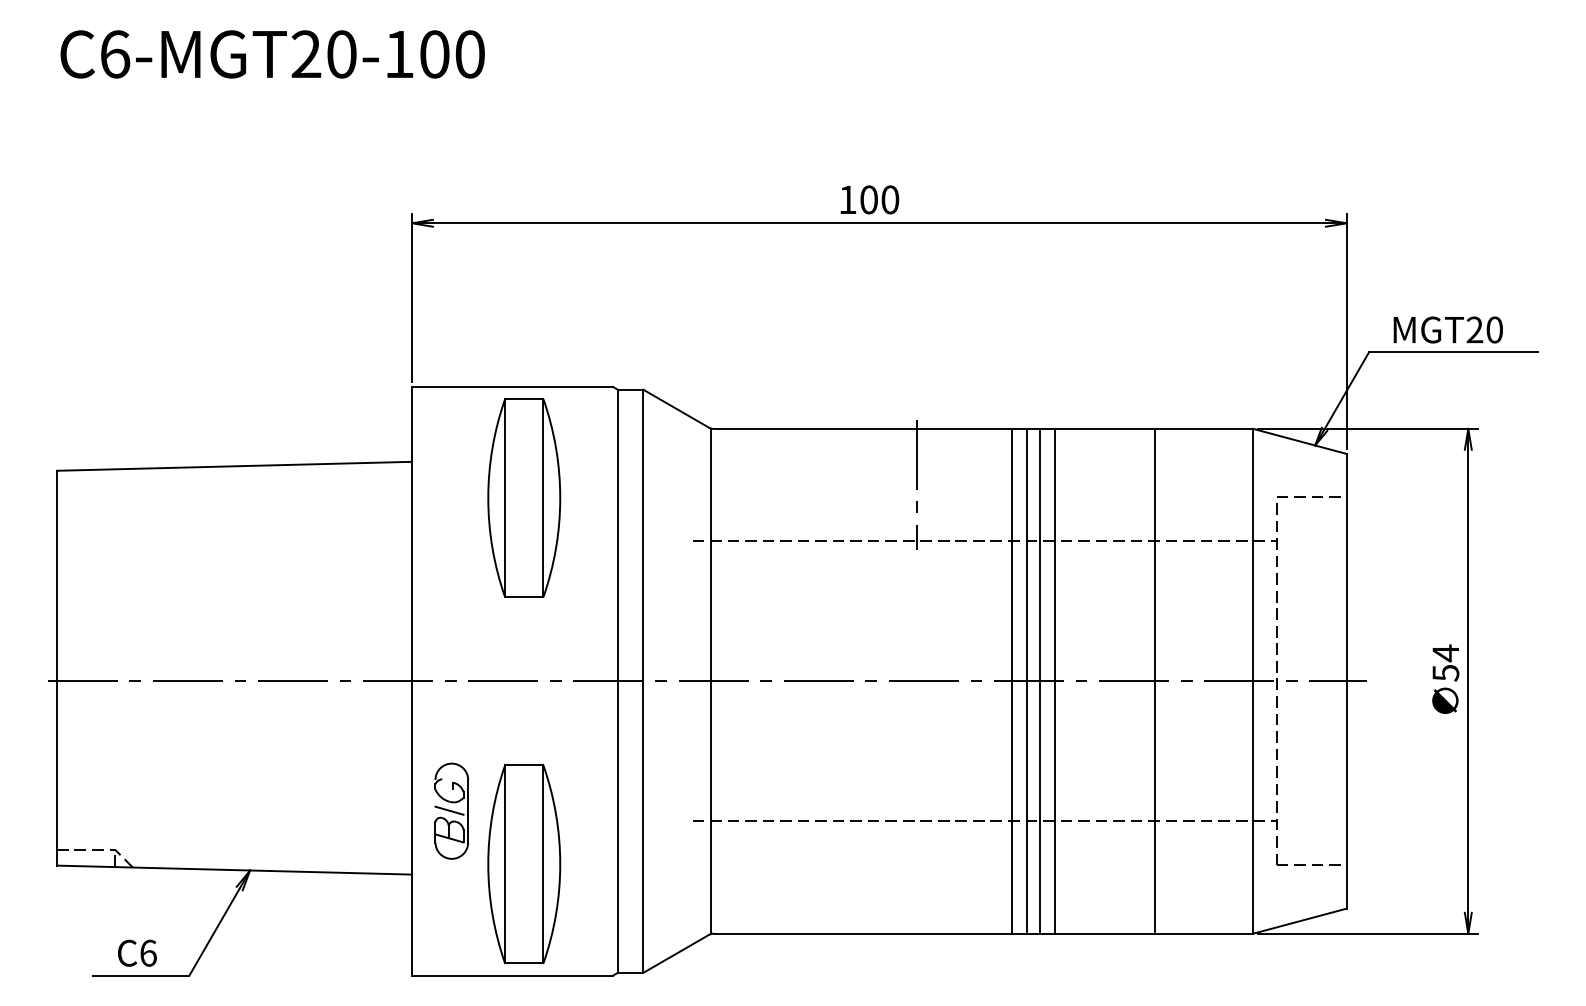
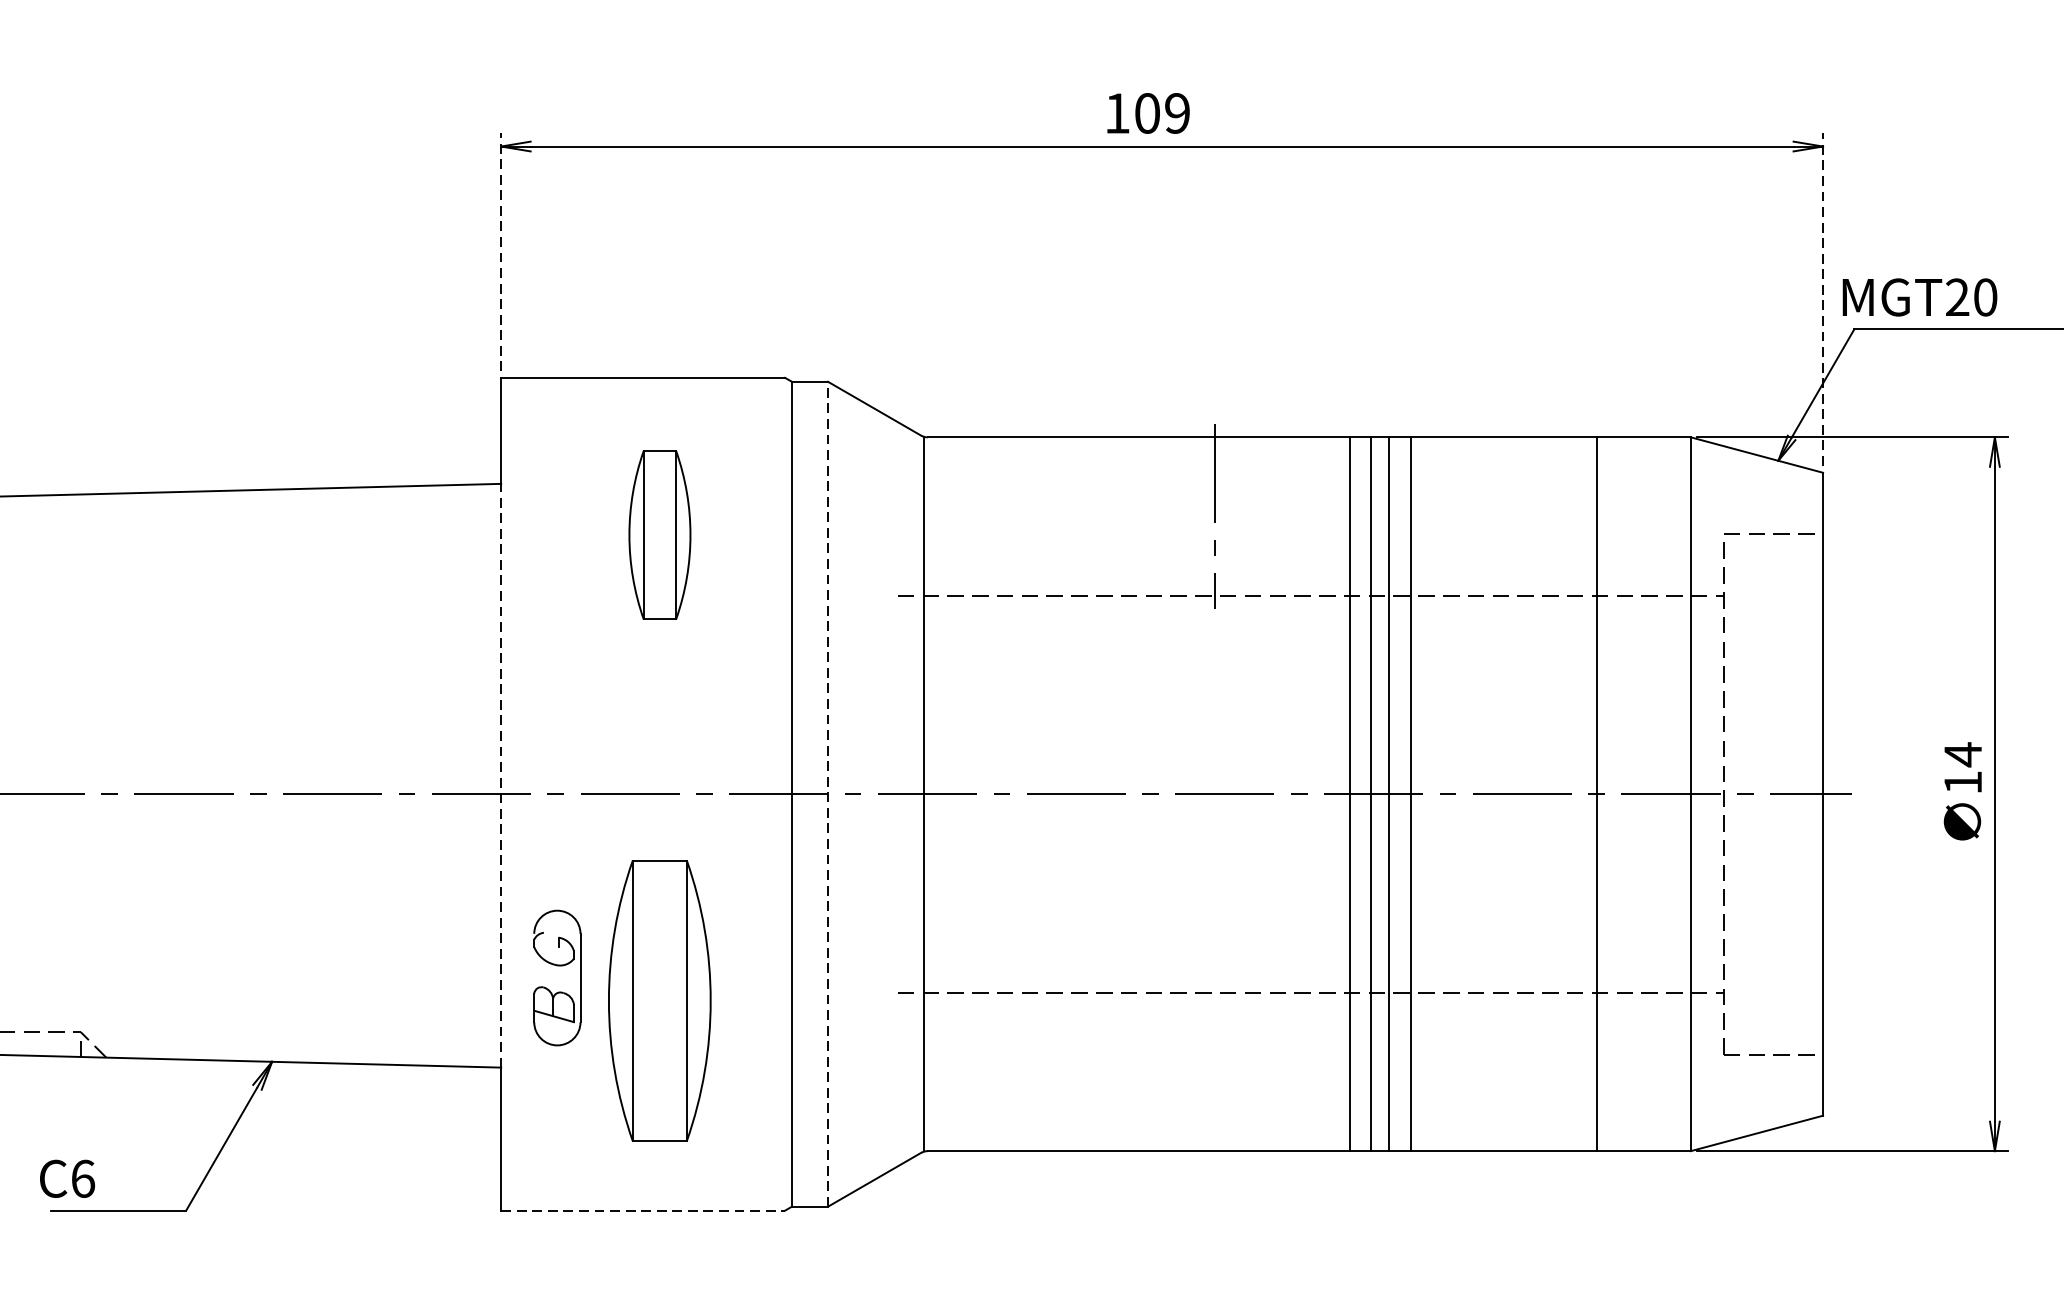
text: (890, 199) -> (1177, 112), 100 -> 109
line: (412, 297) -> (501, 251), solid -> dashed
text: (1447, 329) -> (1918, 296), moved
line: (1346, 331) -> (1822, 299), solid -> dashed
part: (524, 497) -> (660, 534), size x0.6
line: (412, 667) -> (501, 774), solid -> dashed
text: (1445, 673) -> (1962, 783), 54 -> 14
line: (1155, 680) -> (1597, 793), moved
line: (643, 681) -> (828, 794), solid -> dashed
line: (449, 810) -> (554, 976), removed
part: (524, 863) -> (660, 999), moved
text: (137, 952) -> (67, 1177), moved
line: (512, 975) -> (643, 1210), solid -> dashed

